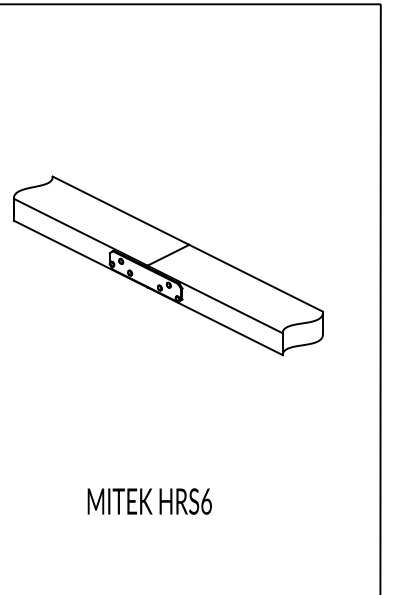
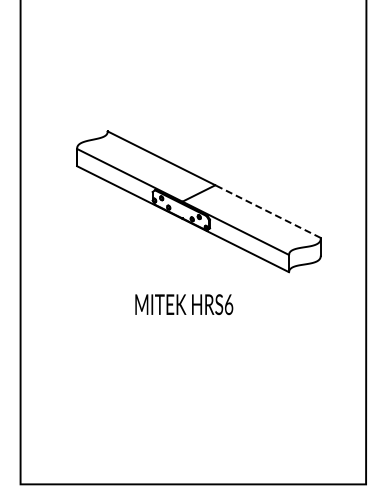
line: (256, 278) -> (268, 211), solid -> dashed
text: (150, 501) -> (184, 304), moved

